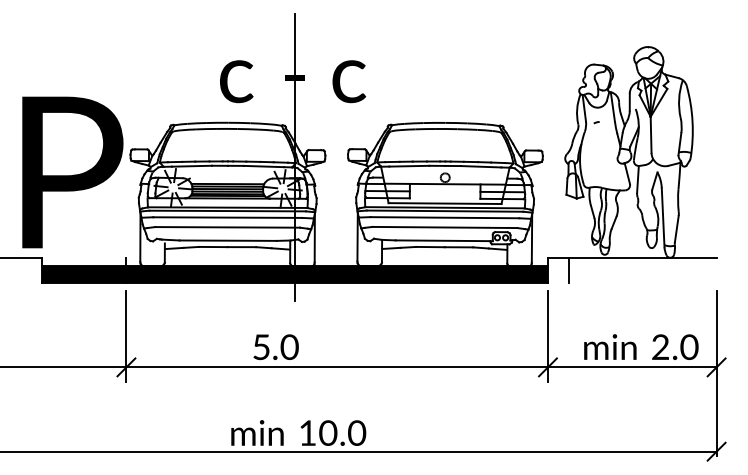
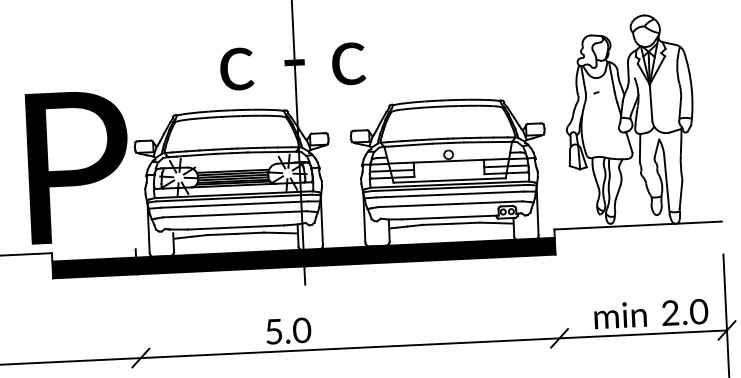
line: (569, 270) -> (576, 241), removed
line: (126, 336) -> (139, 327), removed
line: (547, 336) -> (557, 307), removed

